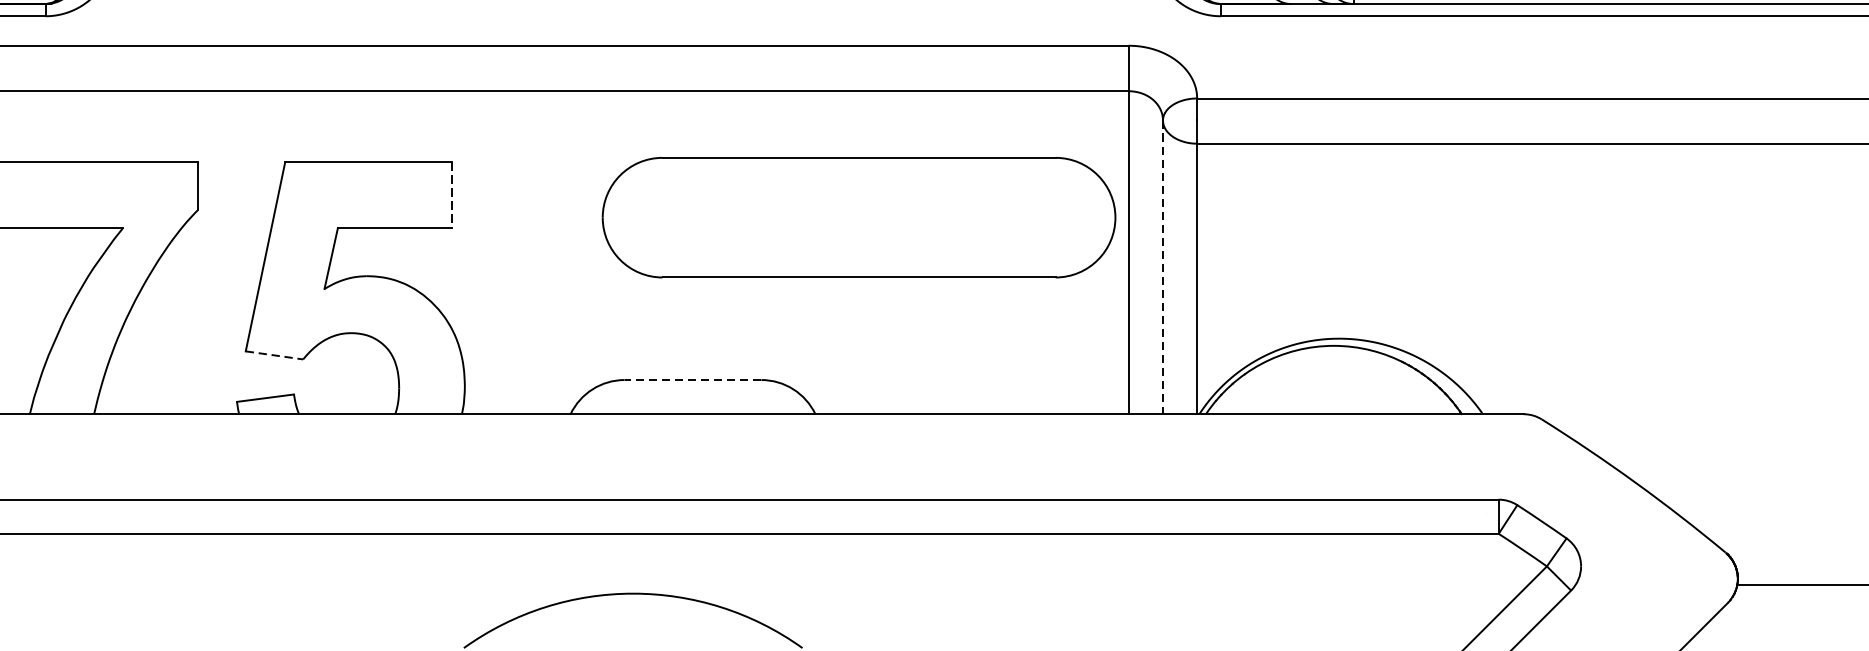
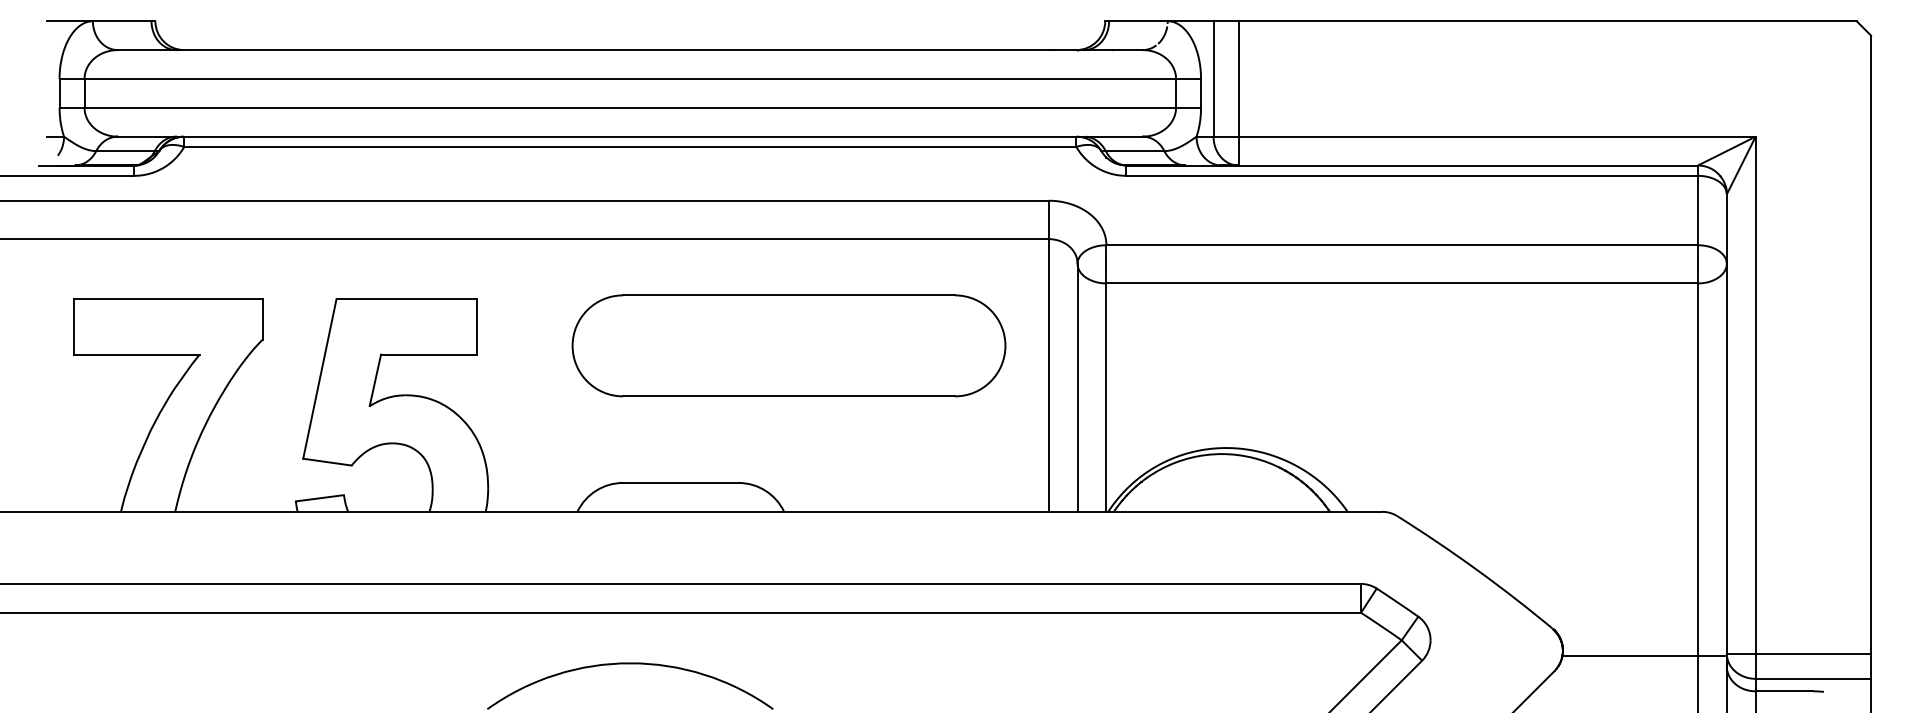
line: (452, 194) -> (477, 326), dashed -> solid
part: (858, 217) -> (788, 345), moved
line: (1162, 266) -> (1077, 387), dashed -> solid
line: (274, 355) -> (327, 462), dashed -> solid
line: (692, 379) -> (680, 482), dashed -> solid

